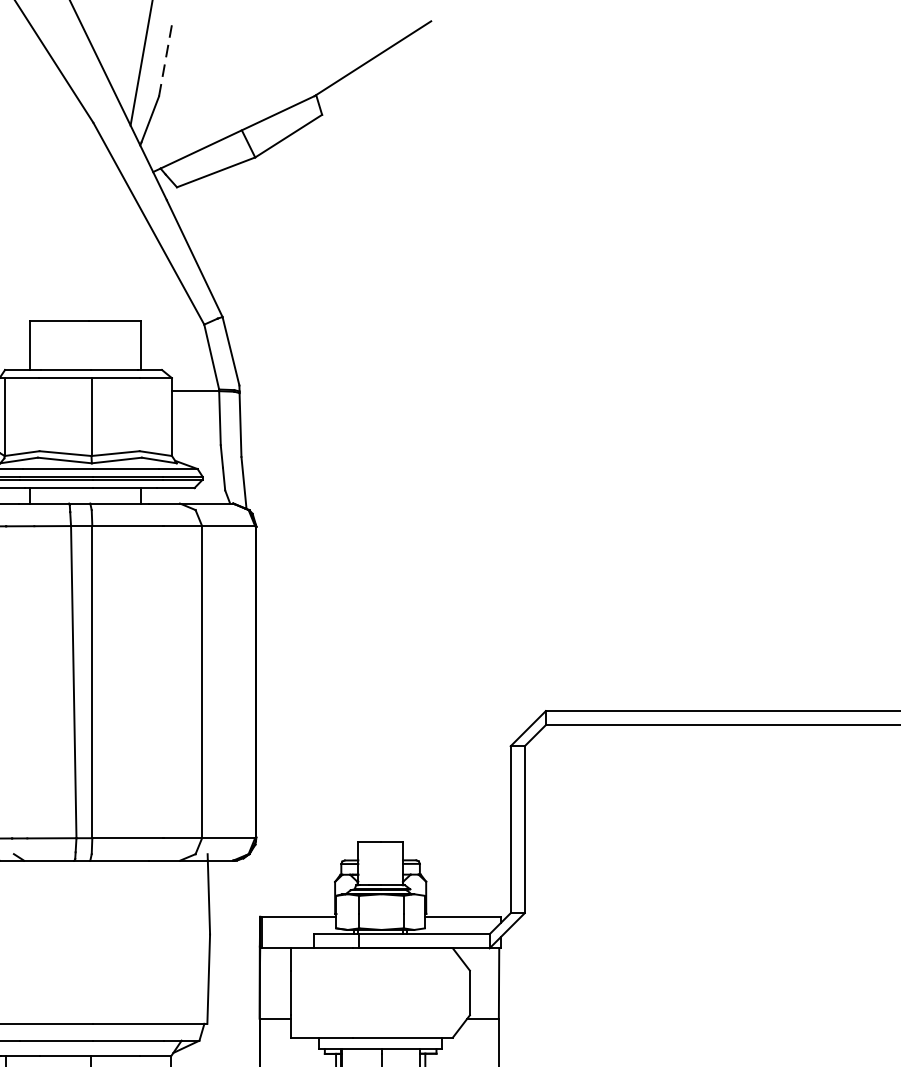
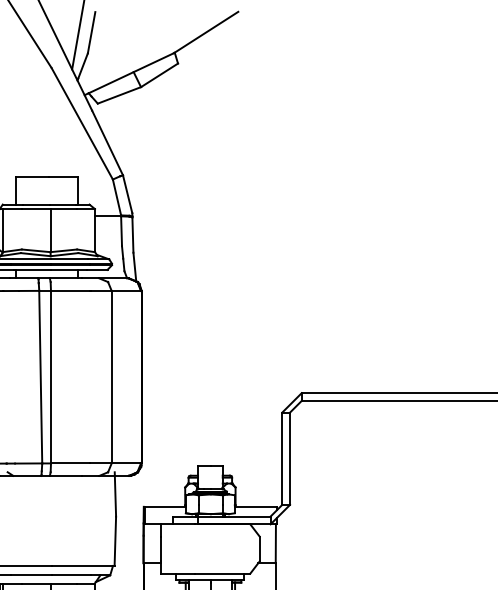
line: (165, 58) -> (91, 32), dashed -> solid

